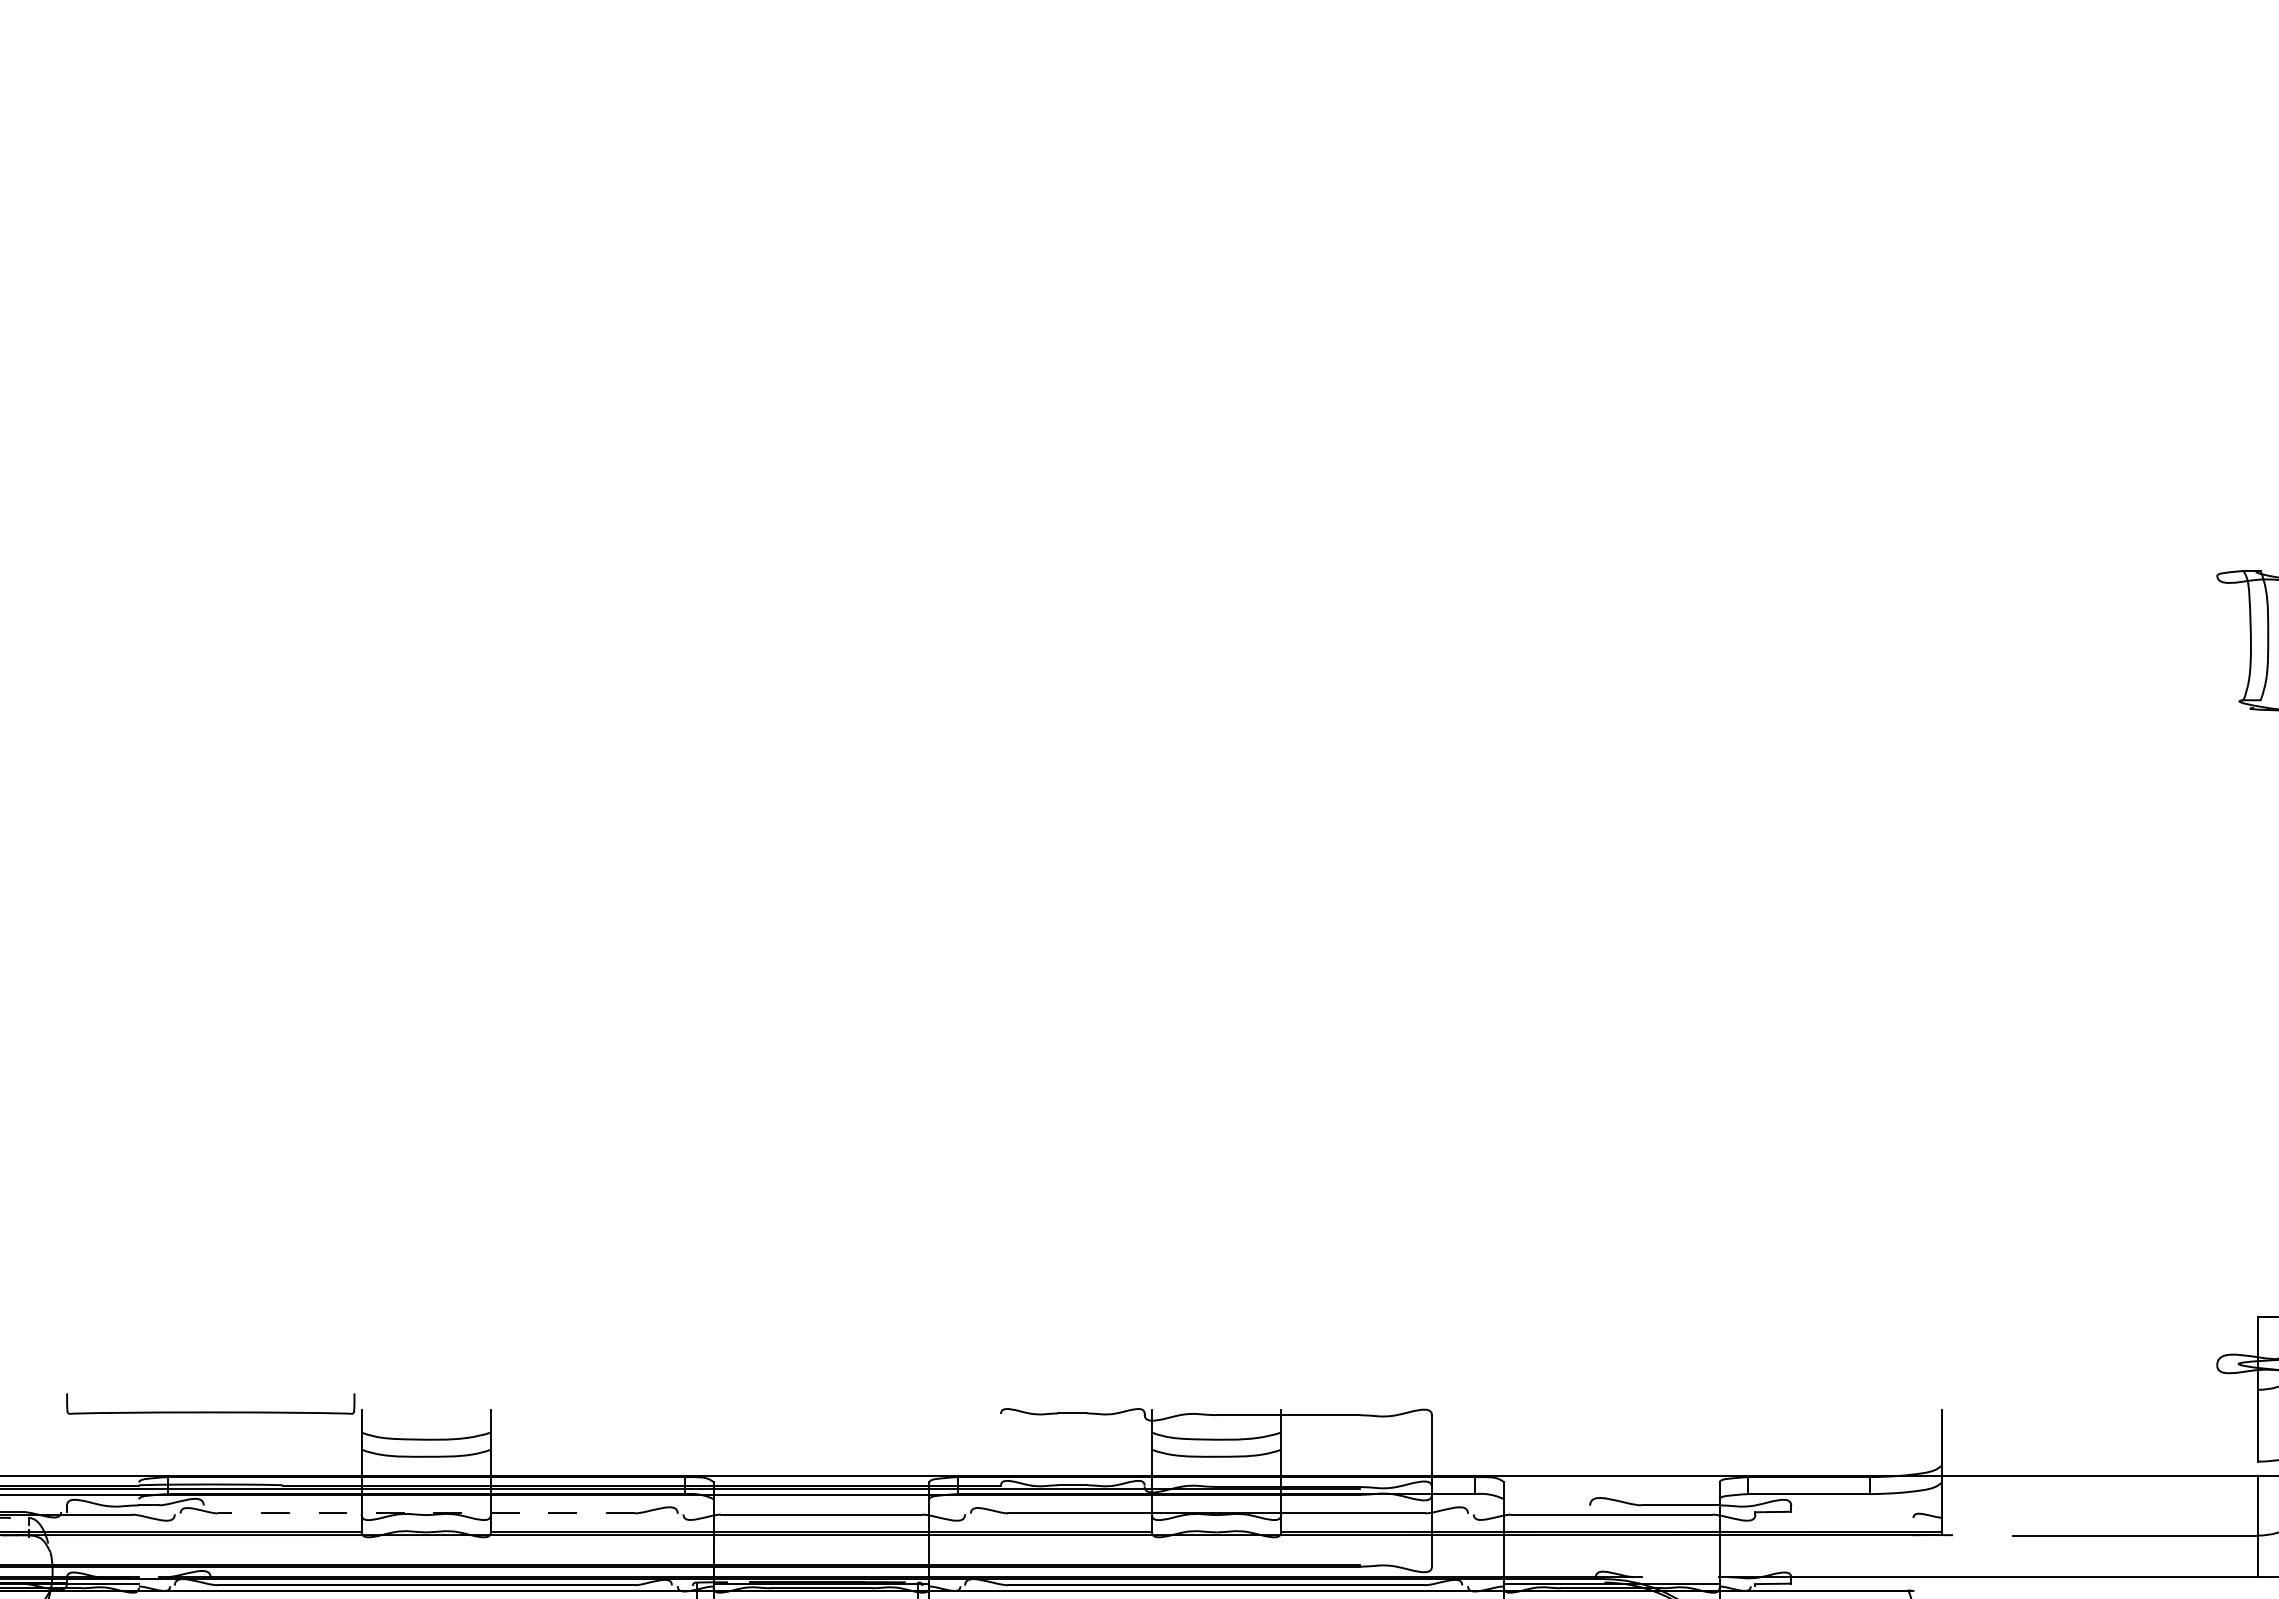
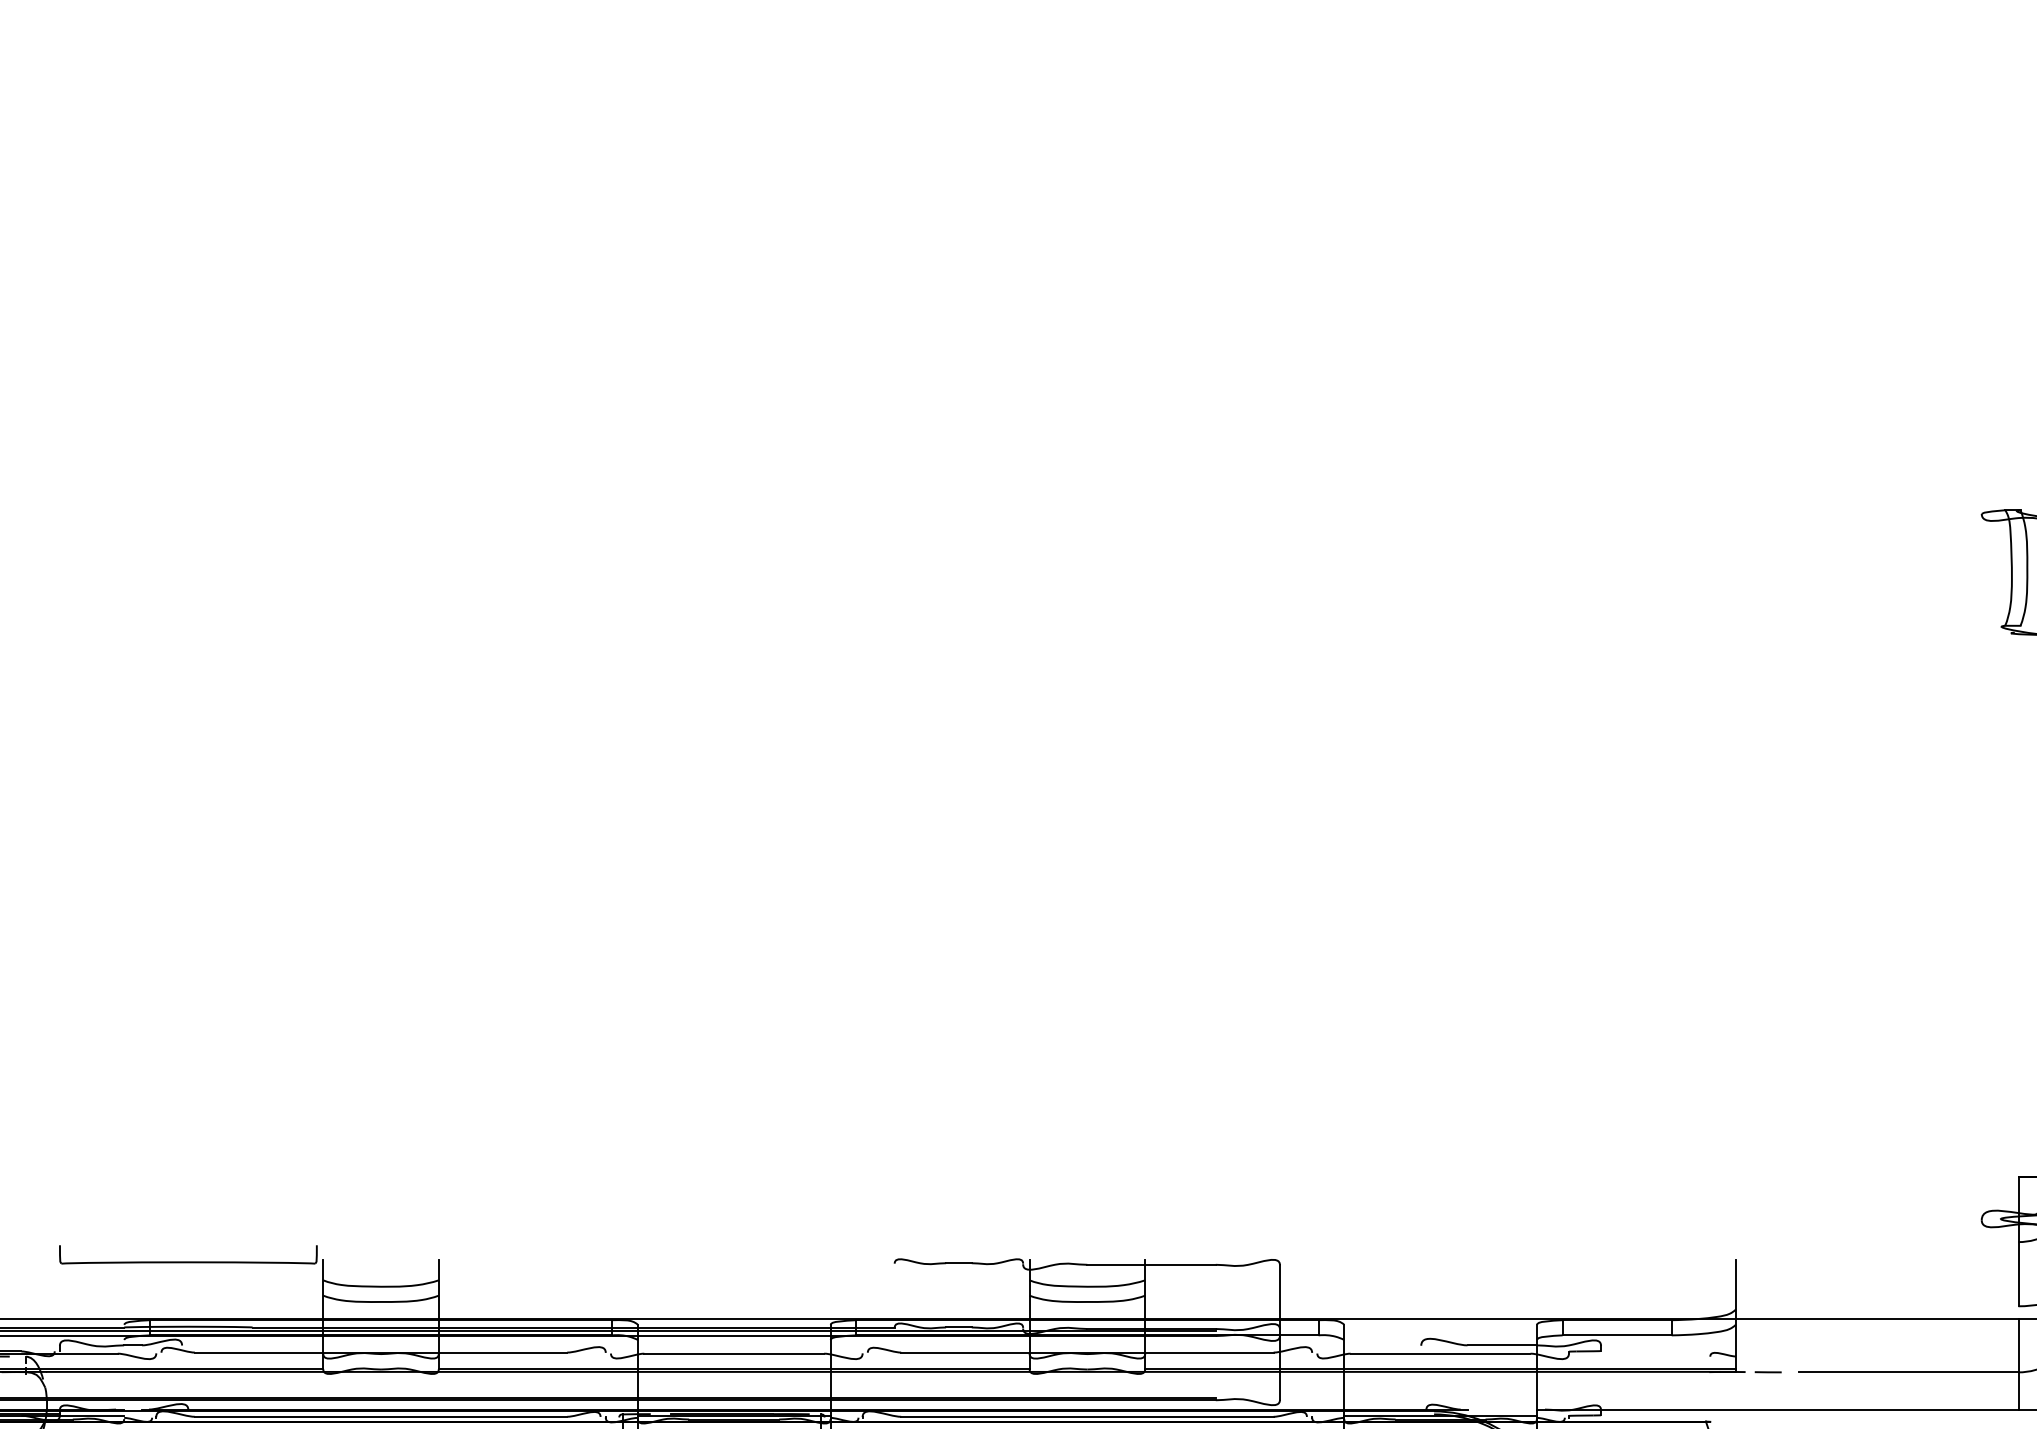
line: (425, 1513) -> (380, 1352), dashed -> solid
line: (1978, 1535) -> (1768, 1372), added

